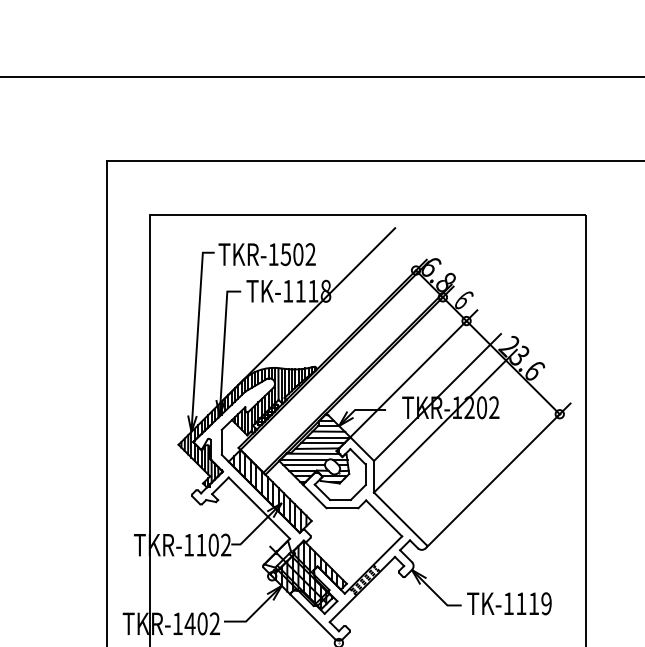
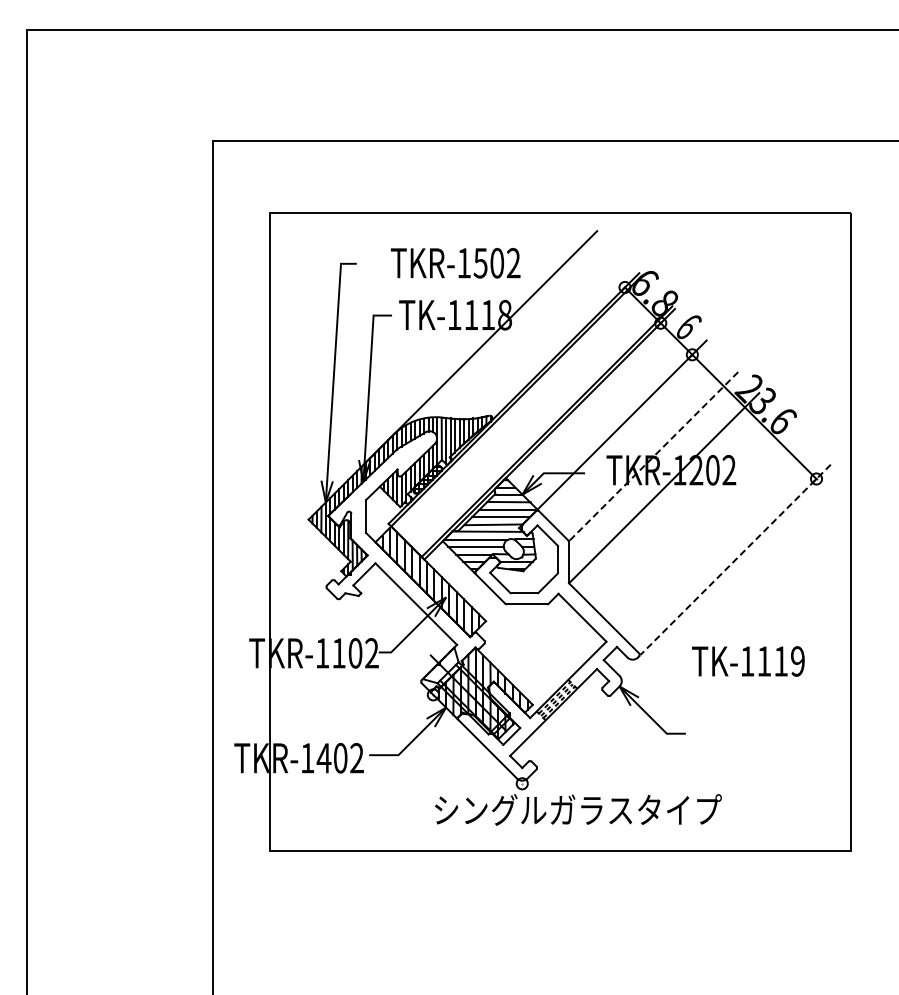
text: (267, 254) -> (455, 262), moved
line: (437, 397) -> (653, 456), solid -> dashed
line: (498, 475) -> (735, 560), solid -> dashed
text: (509, 603) -> (748, 661), moved

